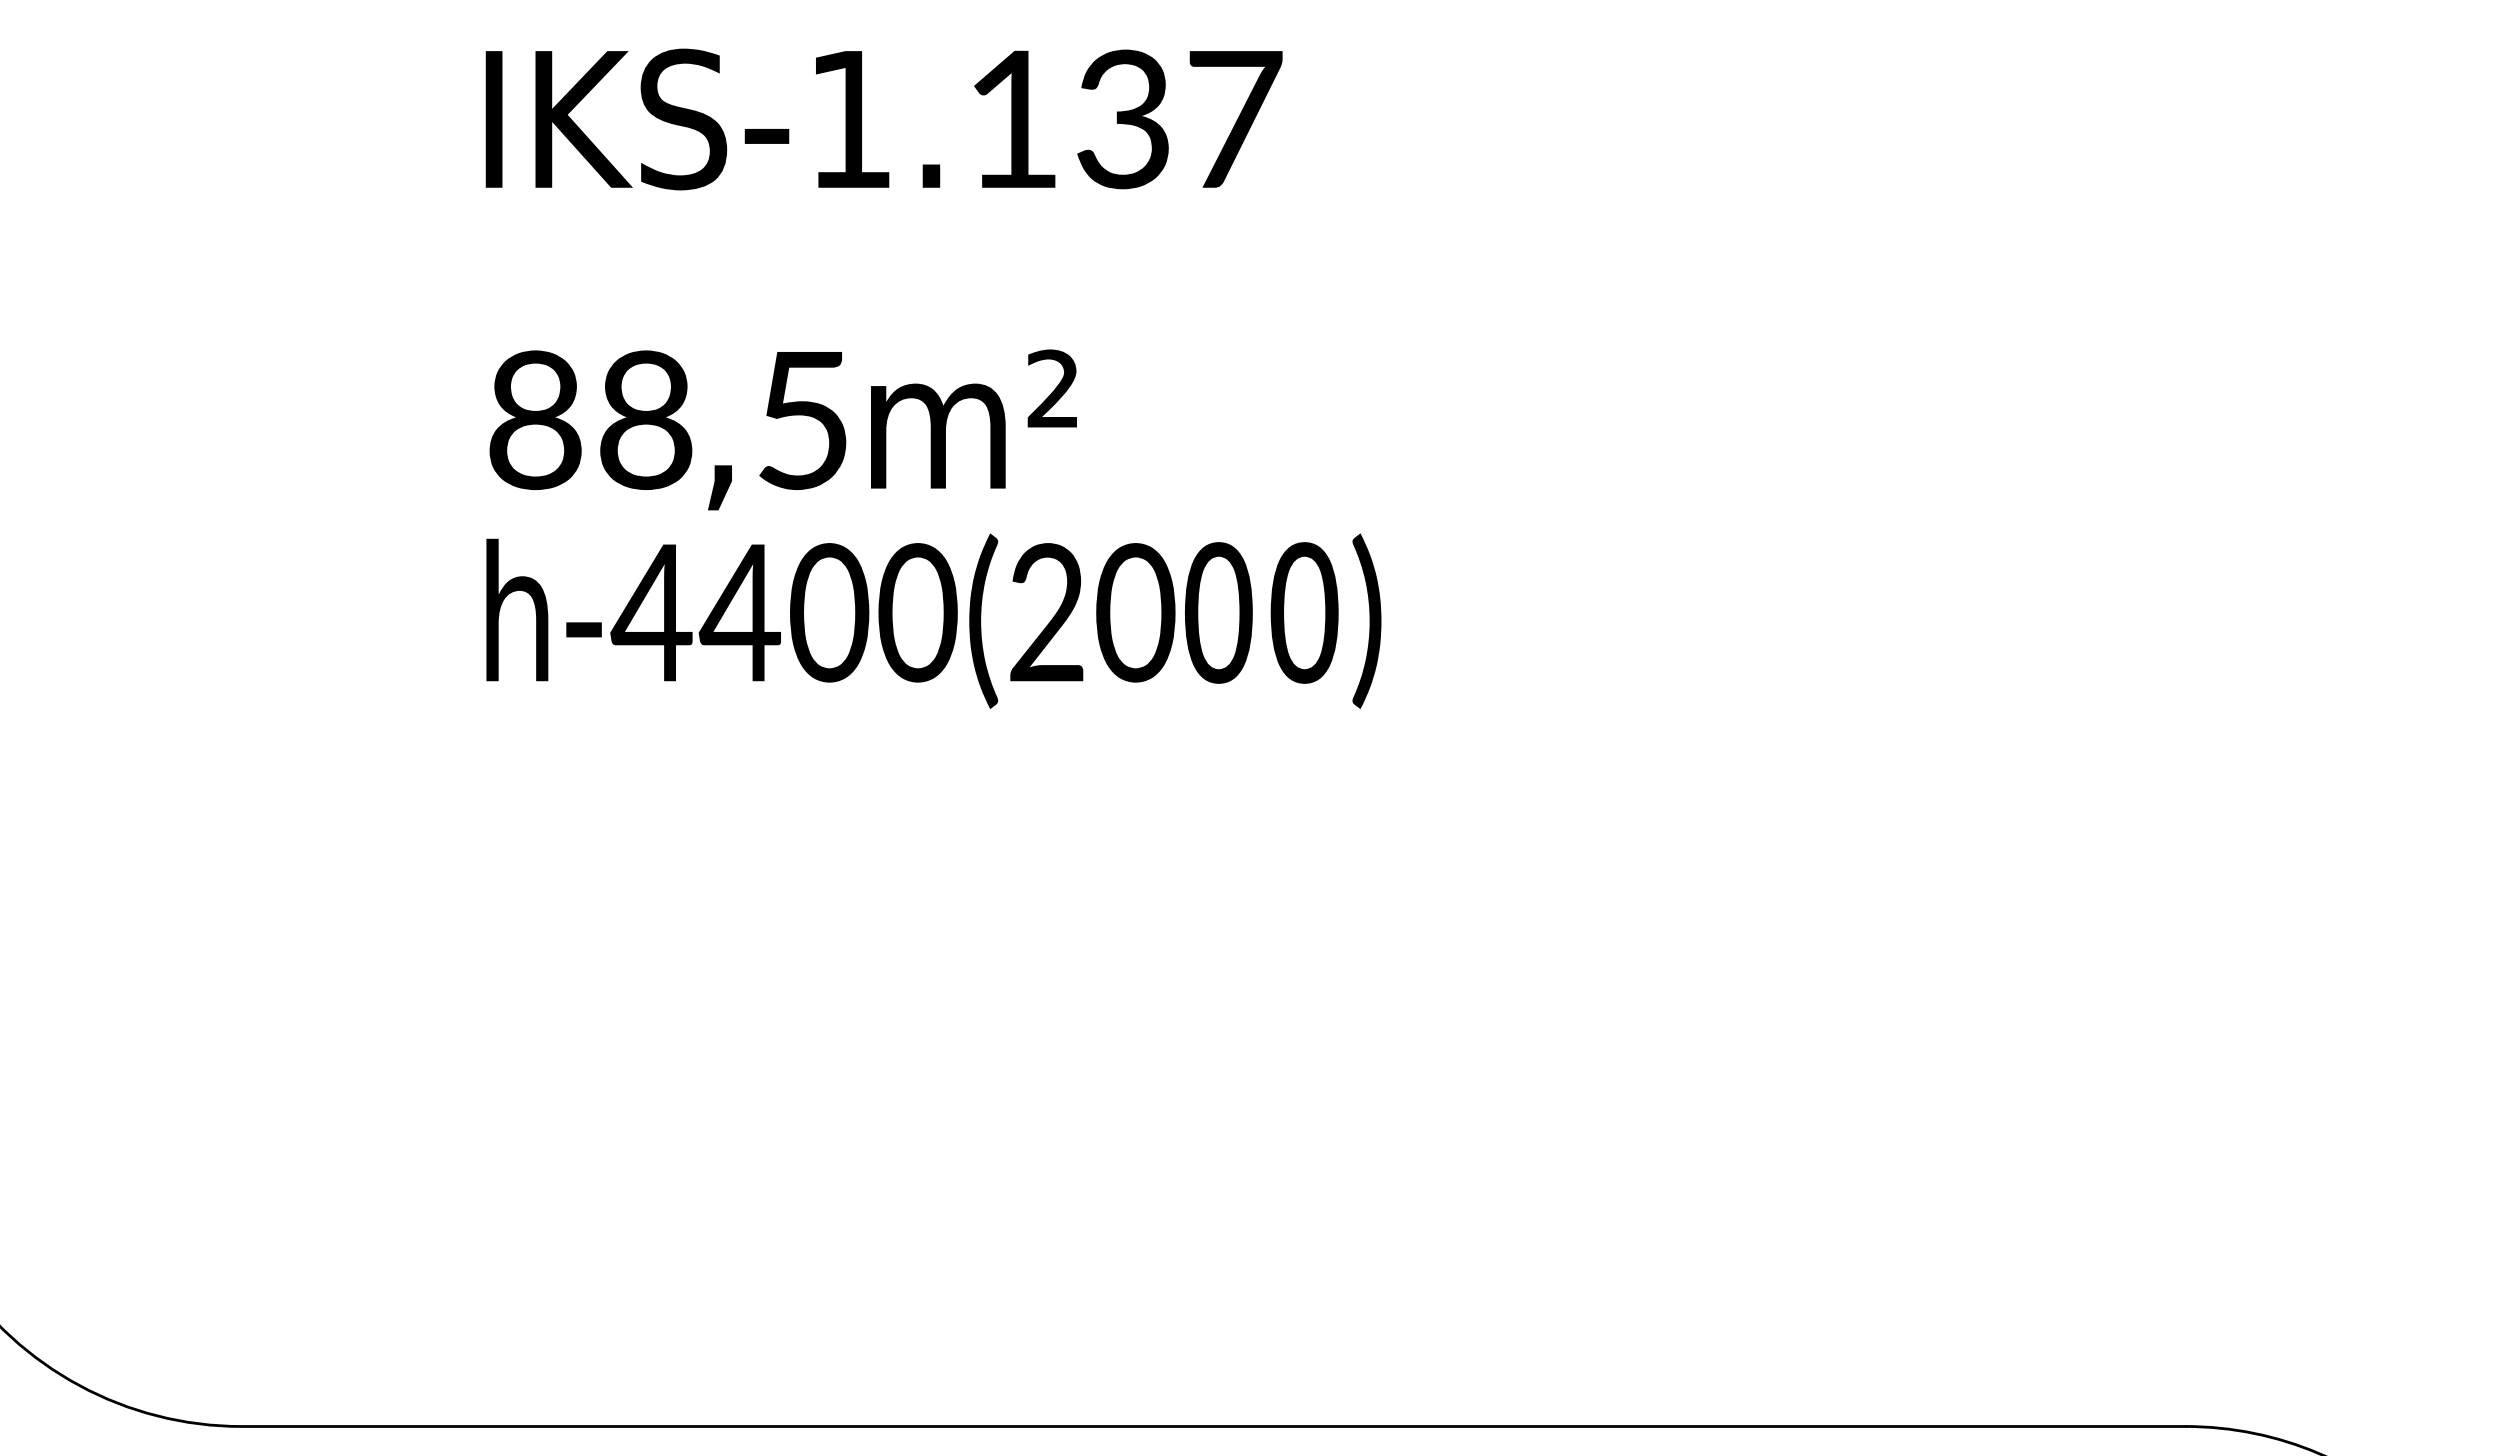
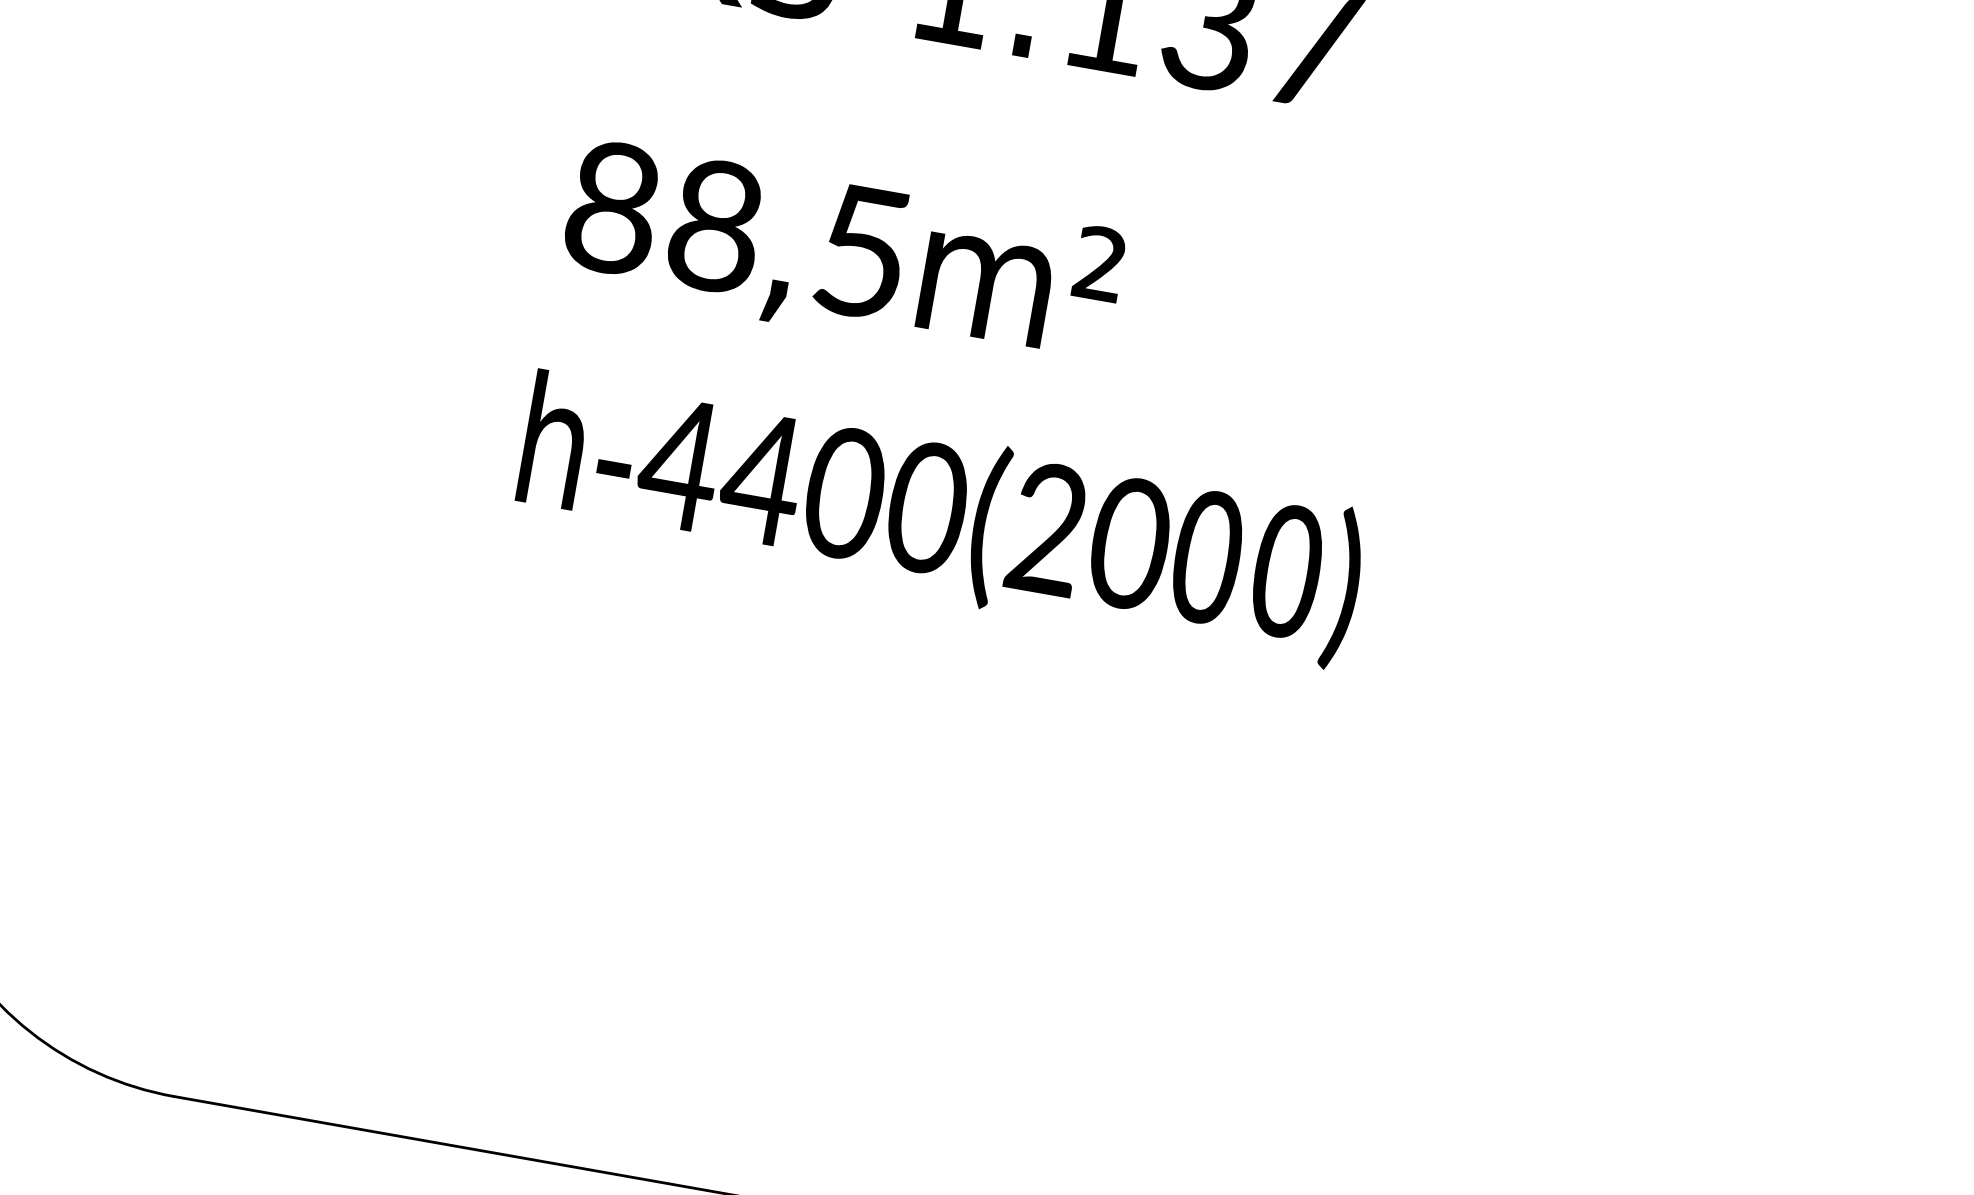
text: (933, 620) -> (940, 517), moved

